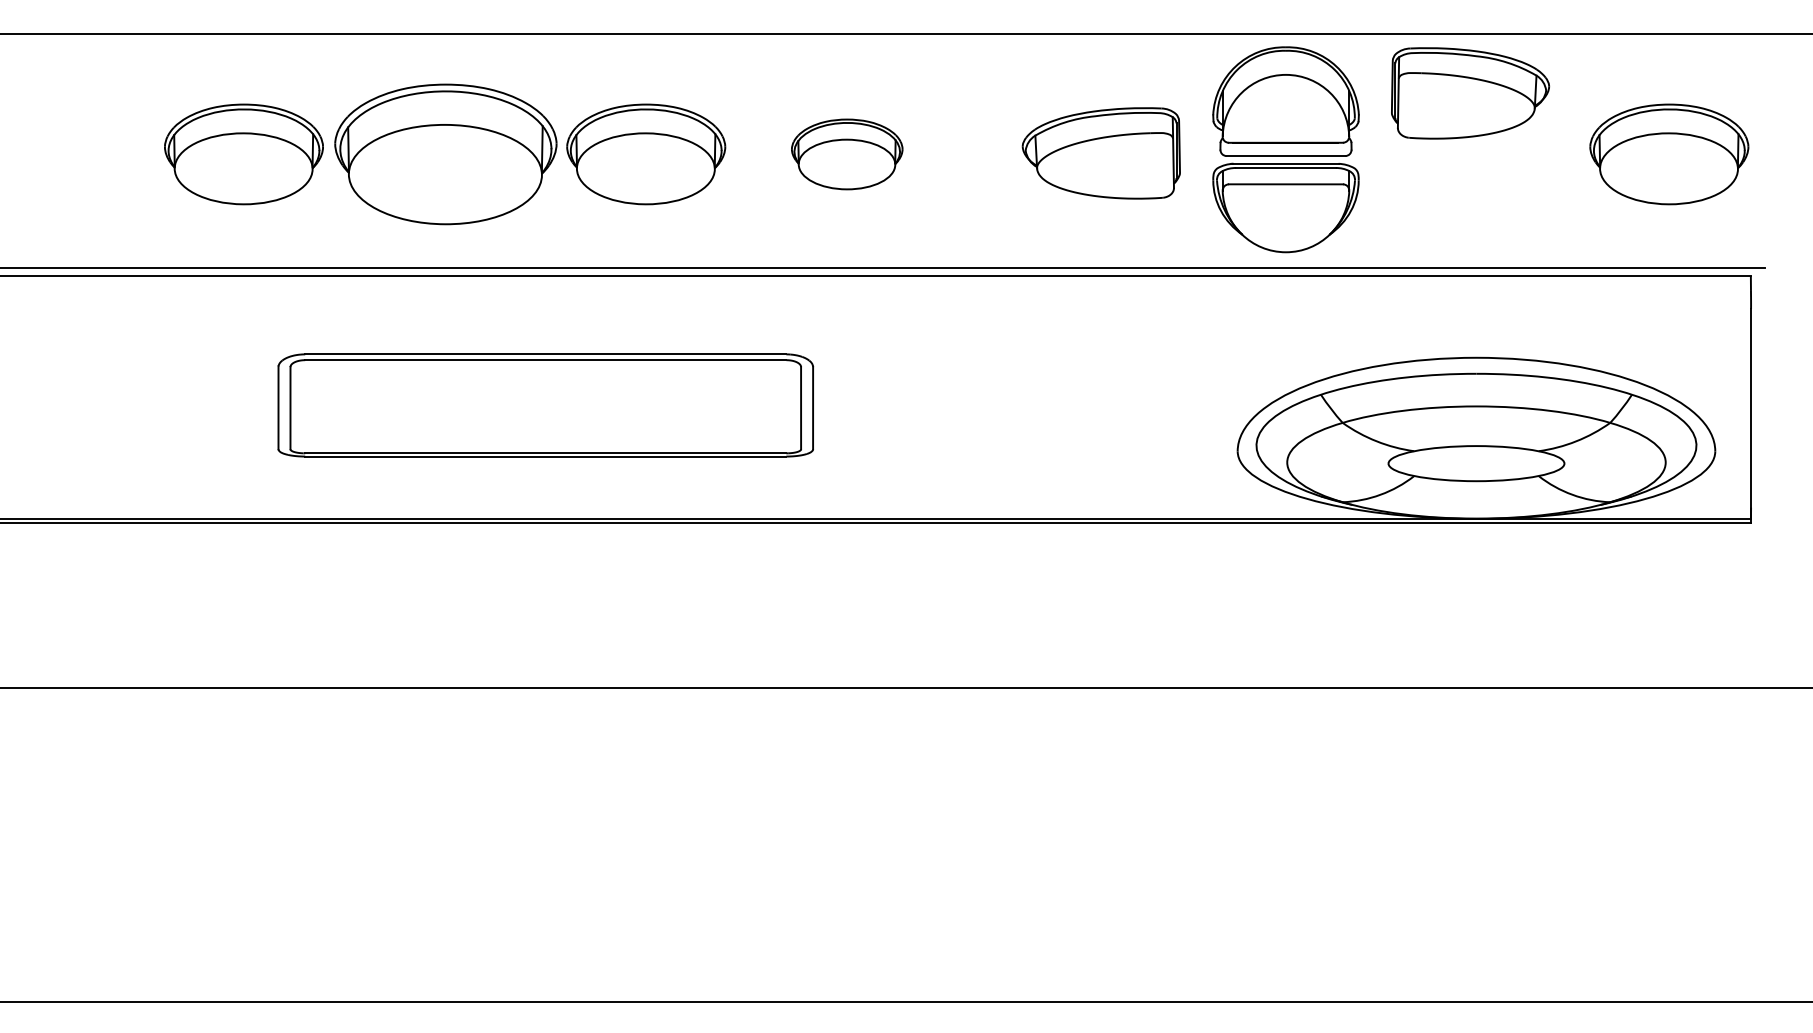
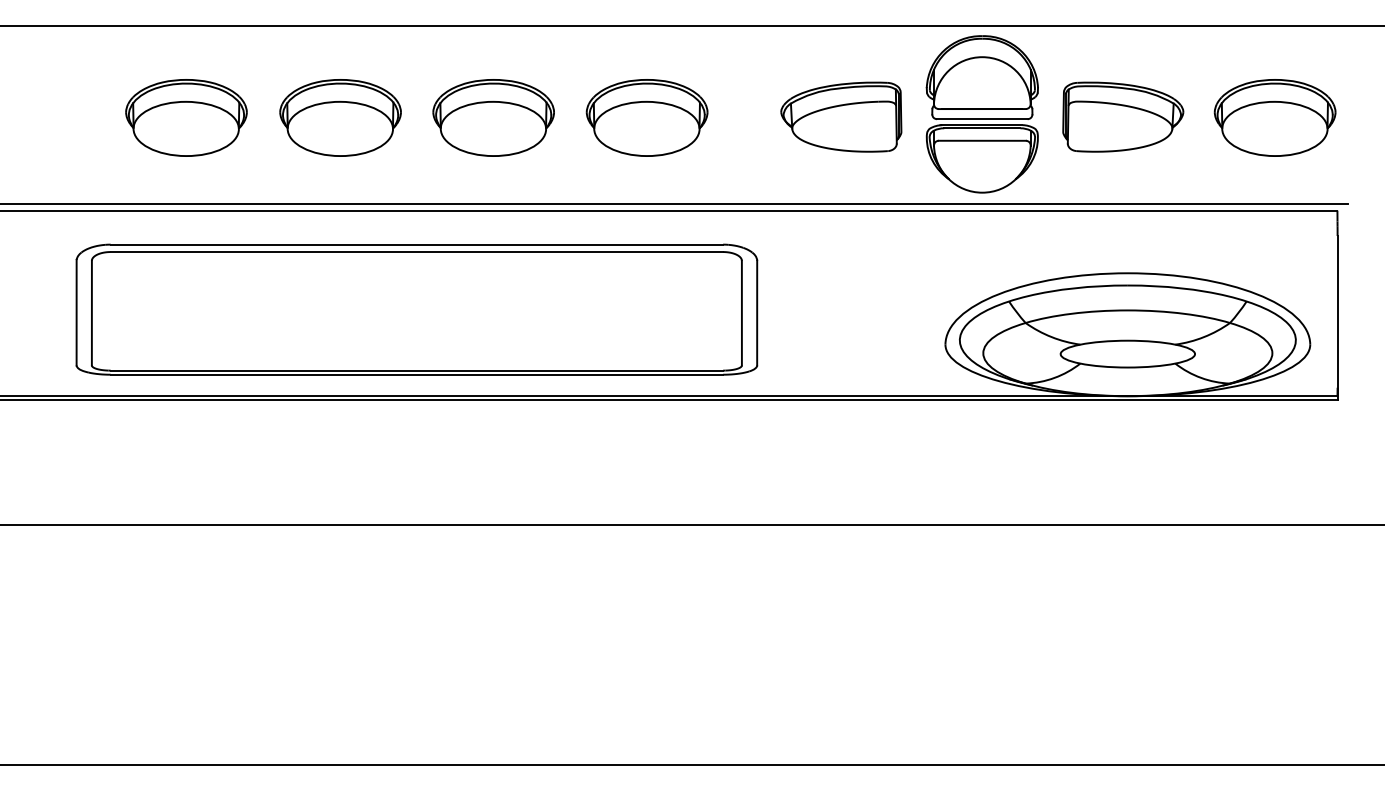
part: (1470, 93) -> (1123, 117), moved
part: (445, 154) -> (340, 118), size x0.71
part: (847, 154) -> (647, 118), size x1.43
part: (545, 405) -> (416, 309), size x1.67

